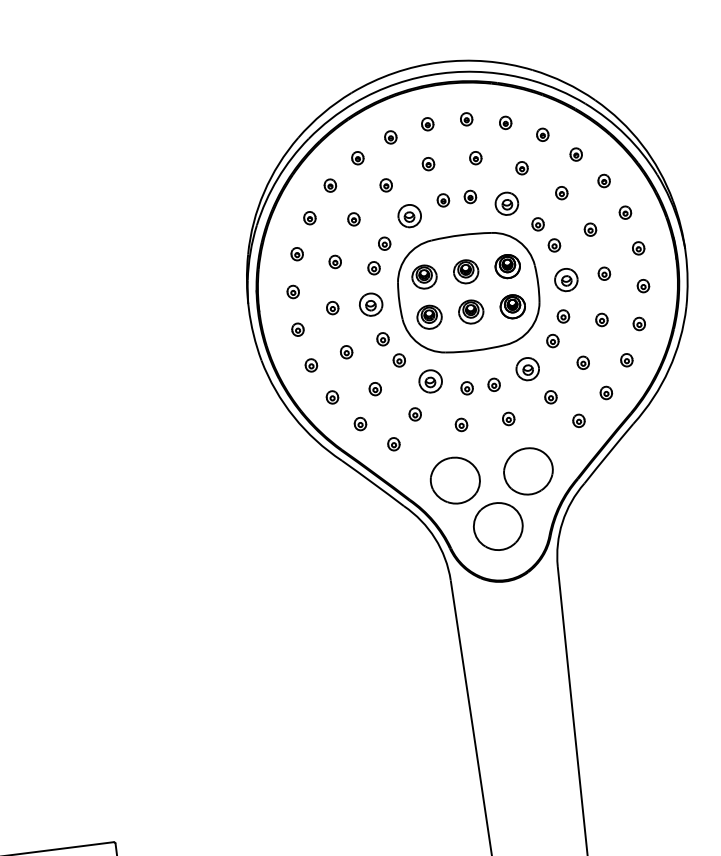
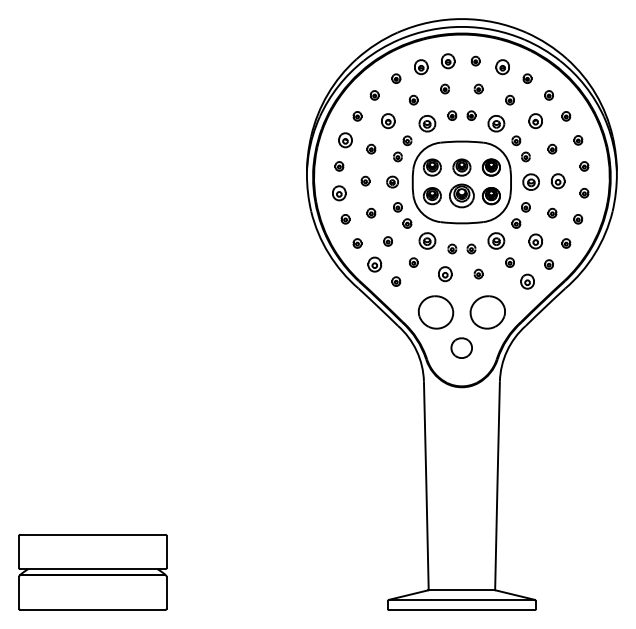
part: (505, 122) -> (502, 66), size x1.6
part: (426, 123) -> (447, 60), size x1.6
part: (389, 136) -> (420, 66), size x1.6
part: (561, 192) -> (535, 120), size x1.6
part: (352, 218) -> (387, 120), size x1.6
part: (297, 254) -> (345, 140), size x1.6
part: (604, 272) -> (558, 180), size x1.6
part: (370, 303) -> (392, 181), size x0.7
part: (470, 312) -> (461, 196), size x1.4
part: (298, 328) -> (339, 192), size x1.6
part: (583, 362) -> (535, 241), size x1.6
part: (578, 420) -> (527, 281), size x1.6
part: (360, 424) -> (374, 264), size x1.6
part: (460, 424) -> (444, 273), size x1.6
part: (497, 525) -> (461, 347), size x0.6

